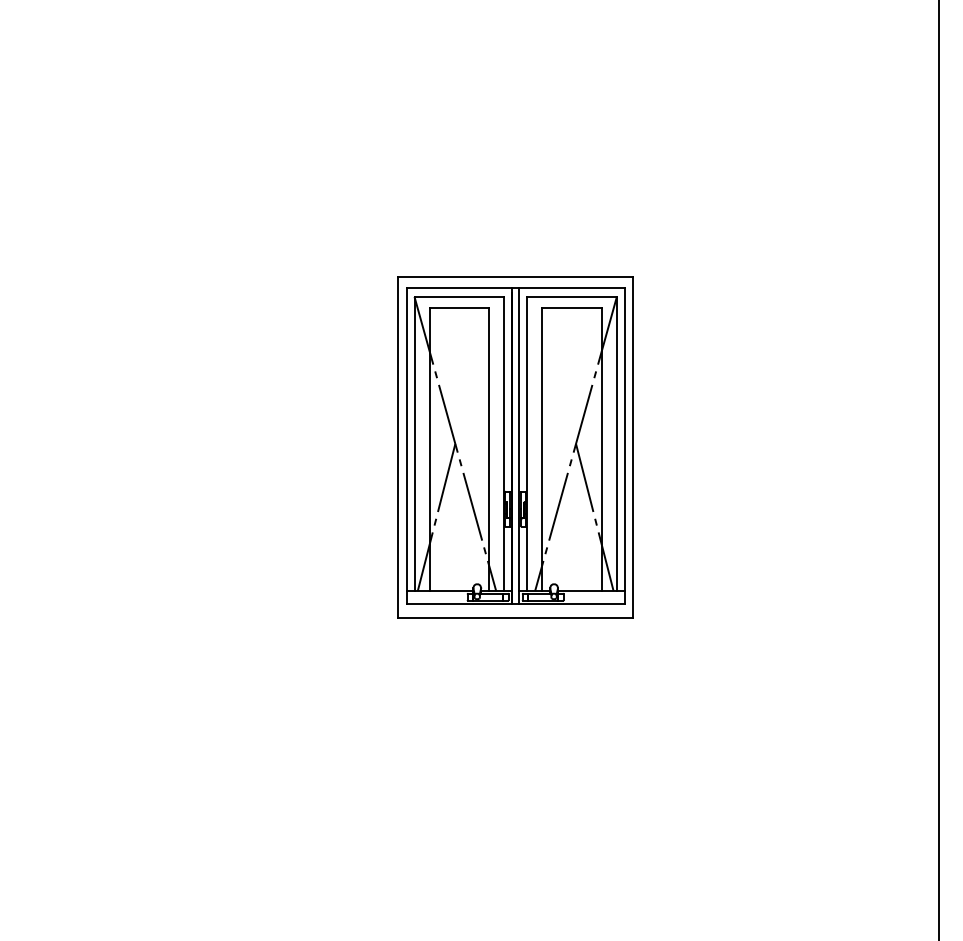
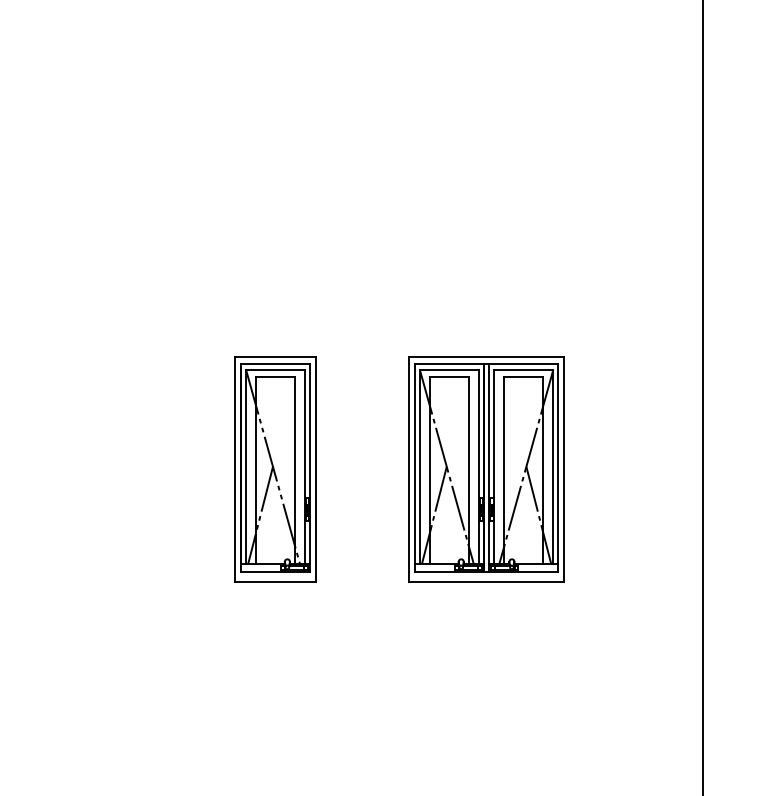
part: (515, 448) -> (486, 469), moved
part: (291, 566) -> (275, 469), added

